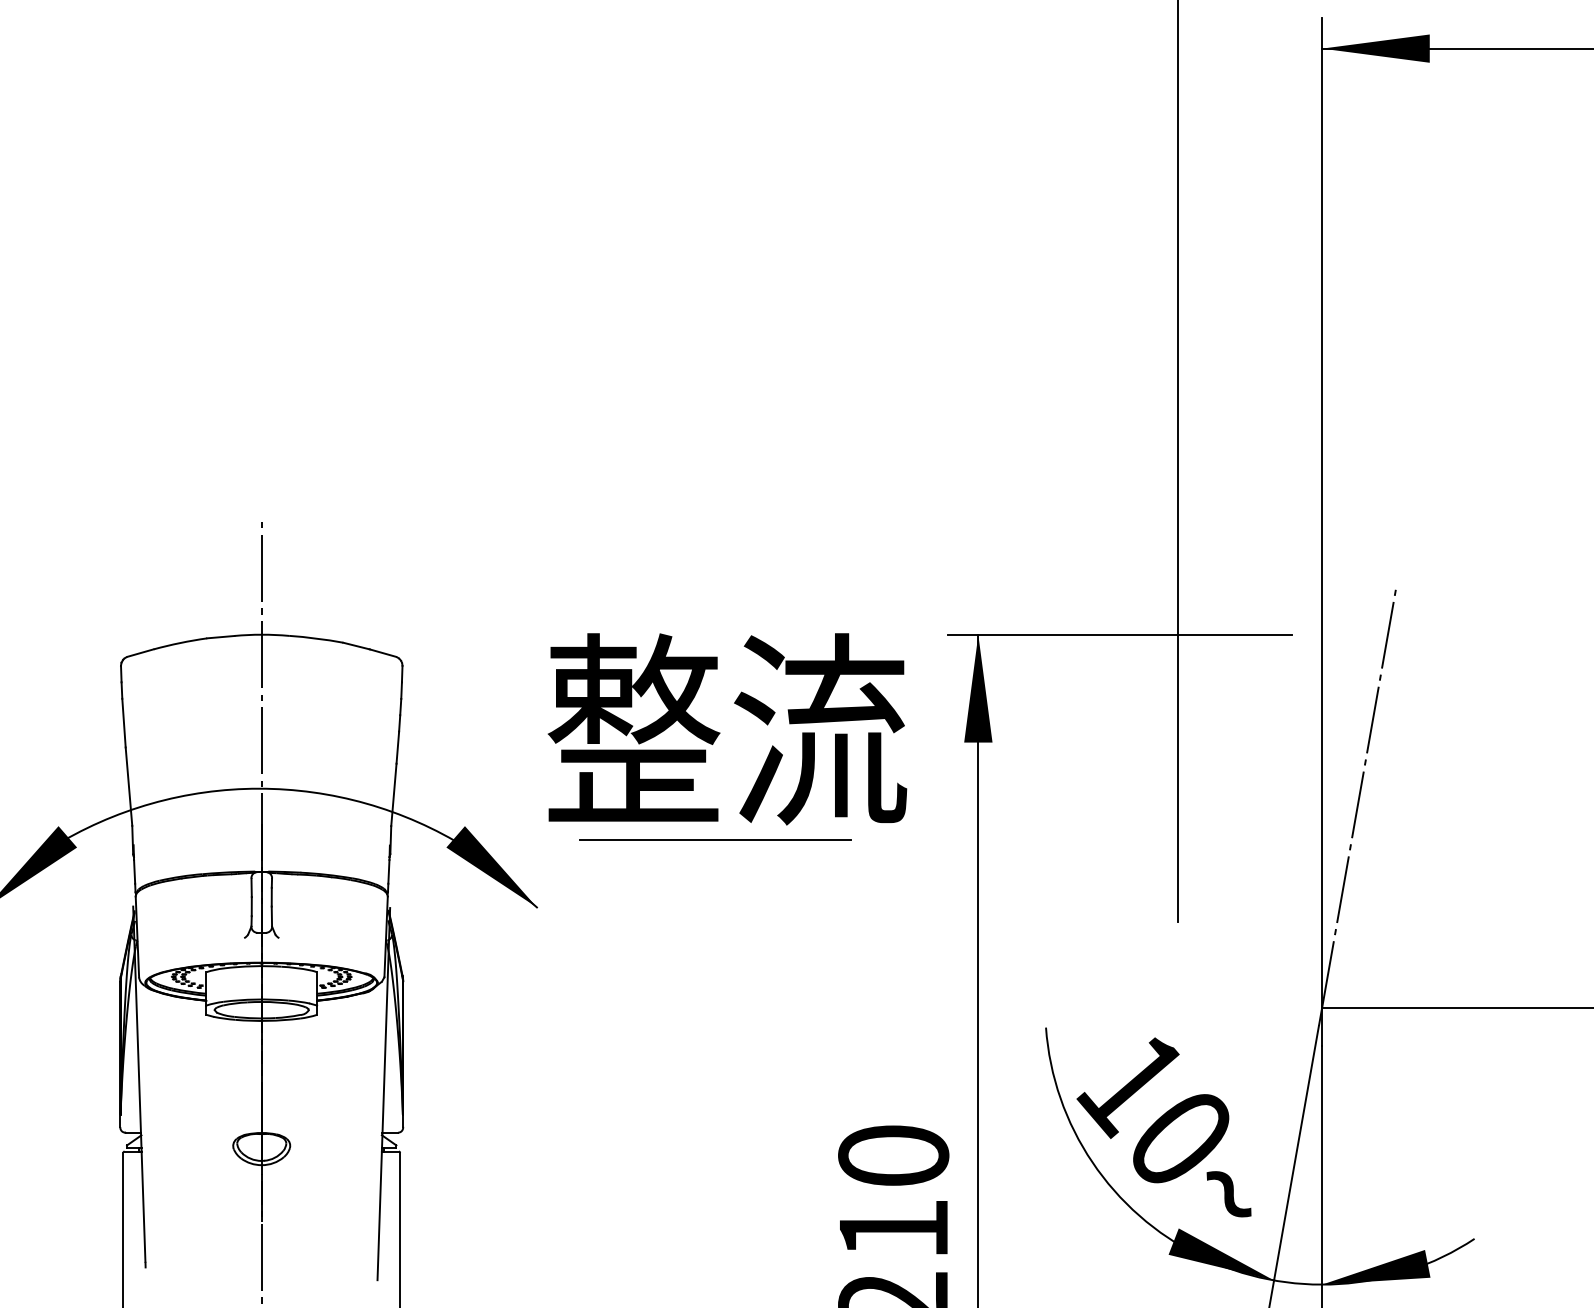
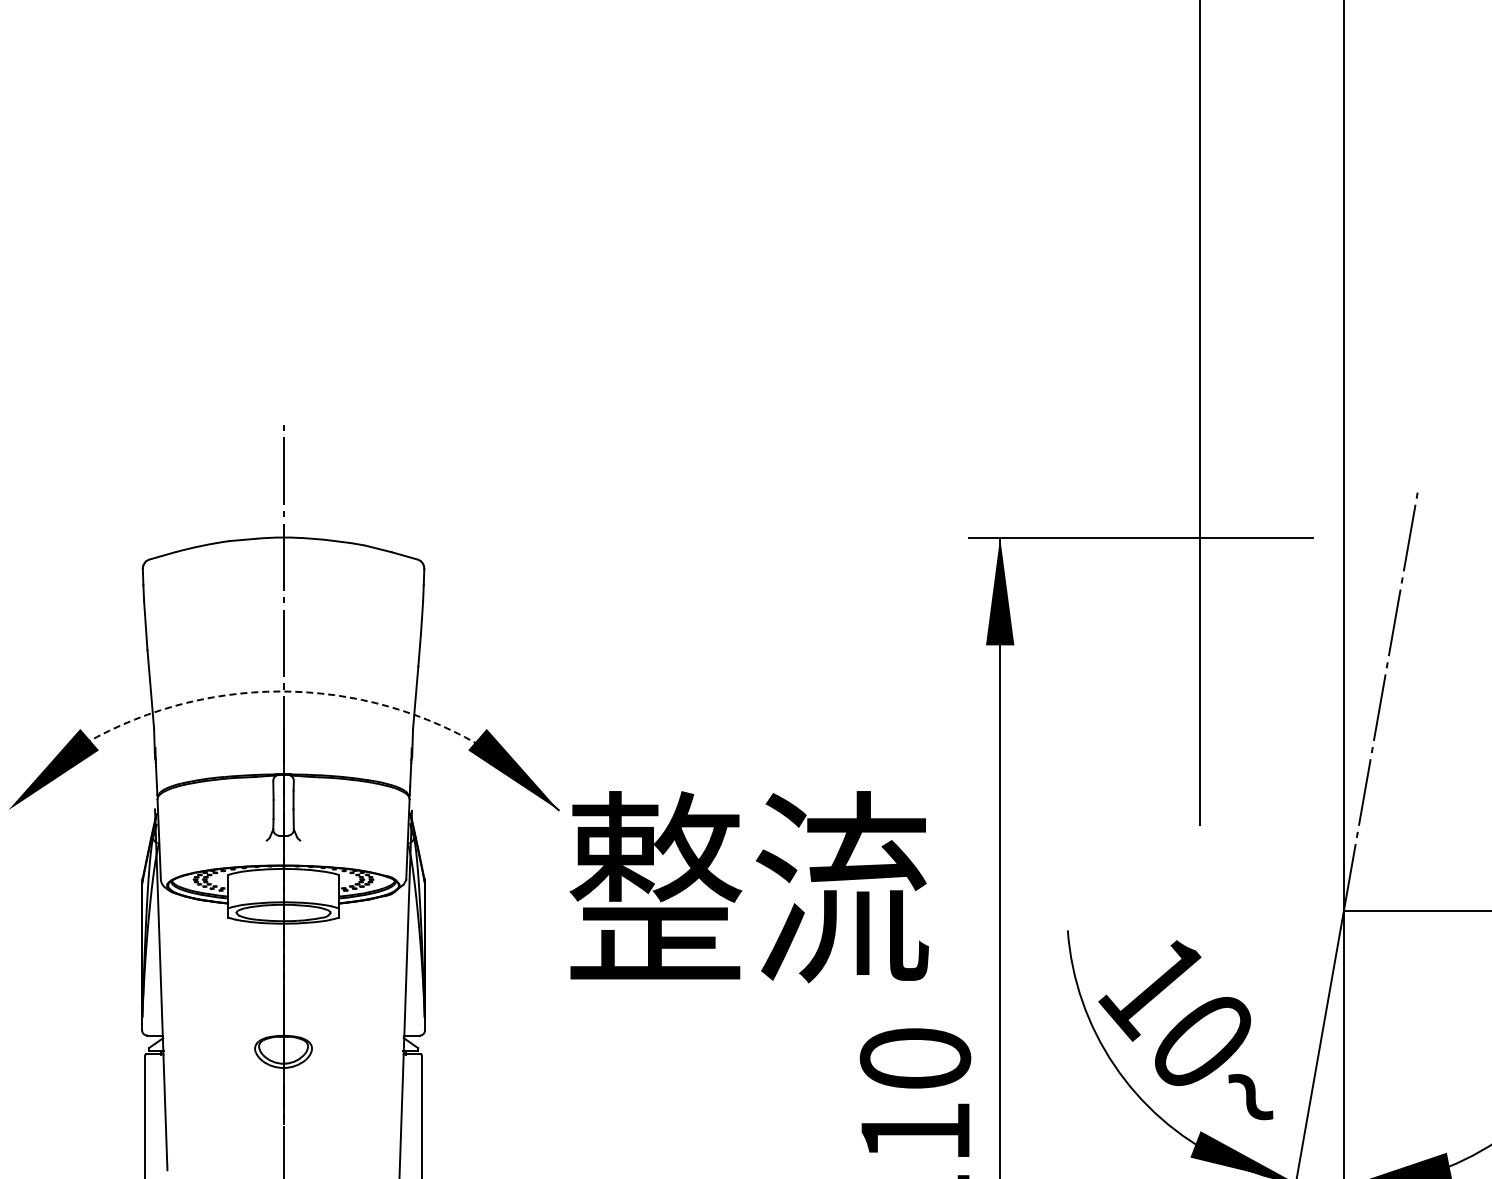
text: (727, 729) -> (749, 887), moved
arc: (259, 788) -> (281, 691), solid -> dashed
line: (715, 840) -> (737, 743), removed

